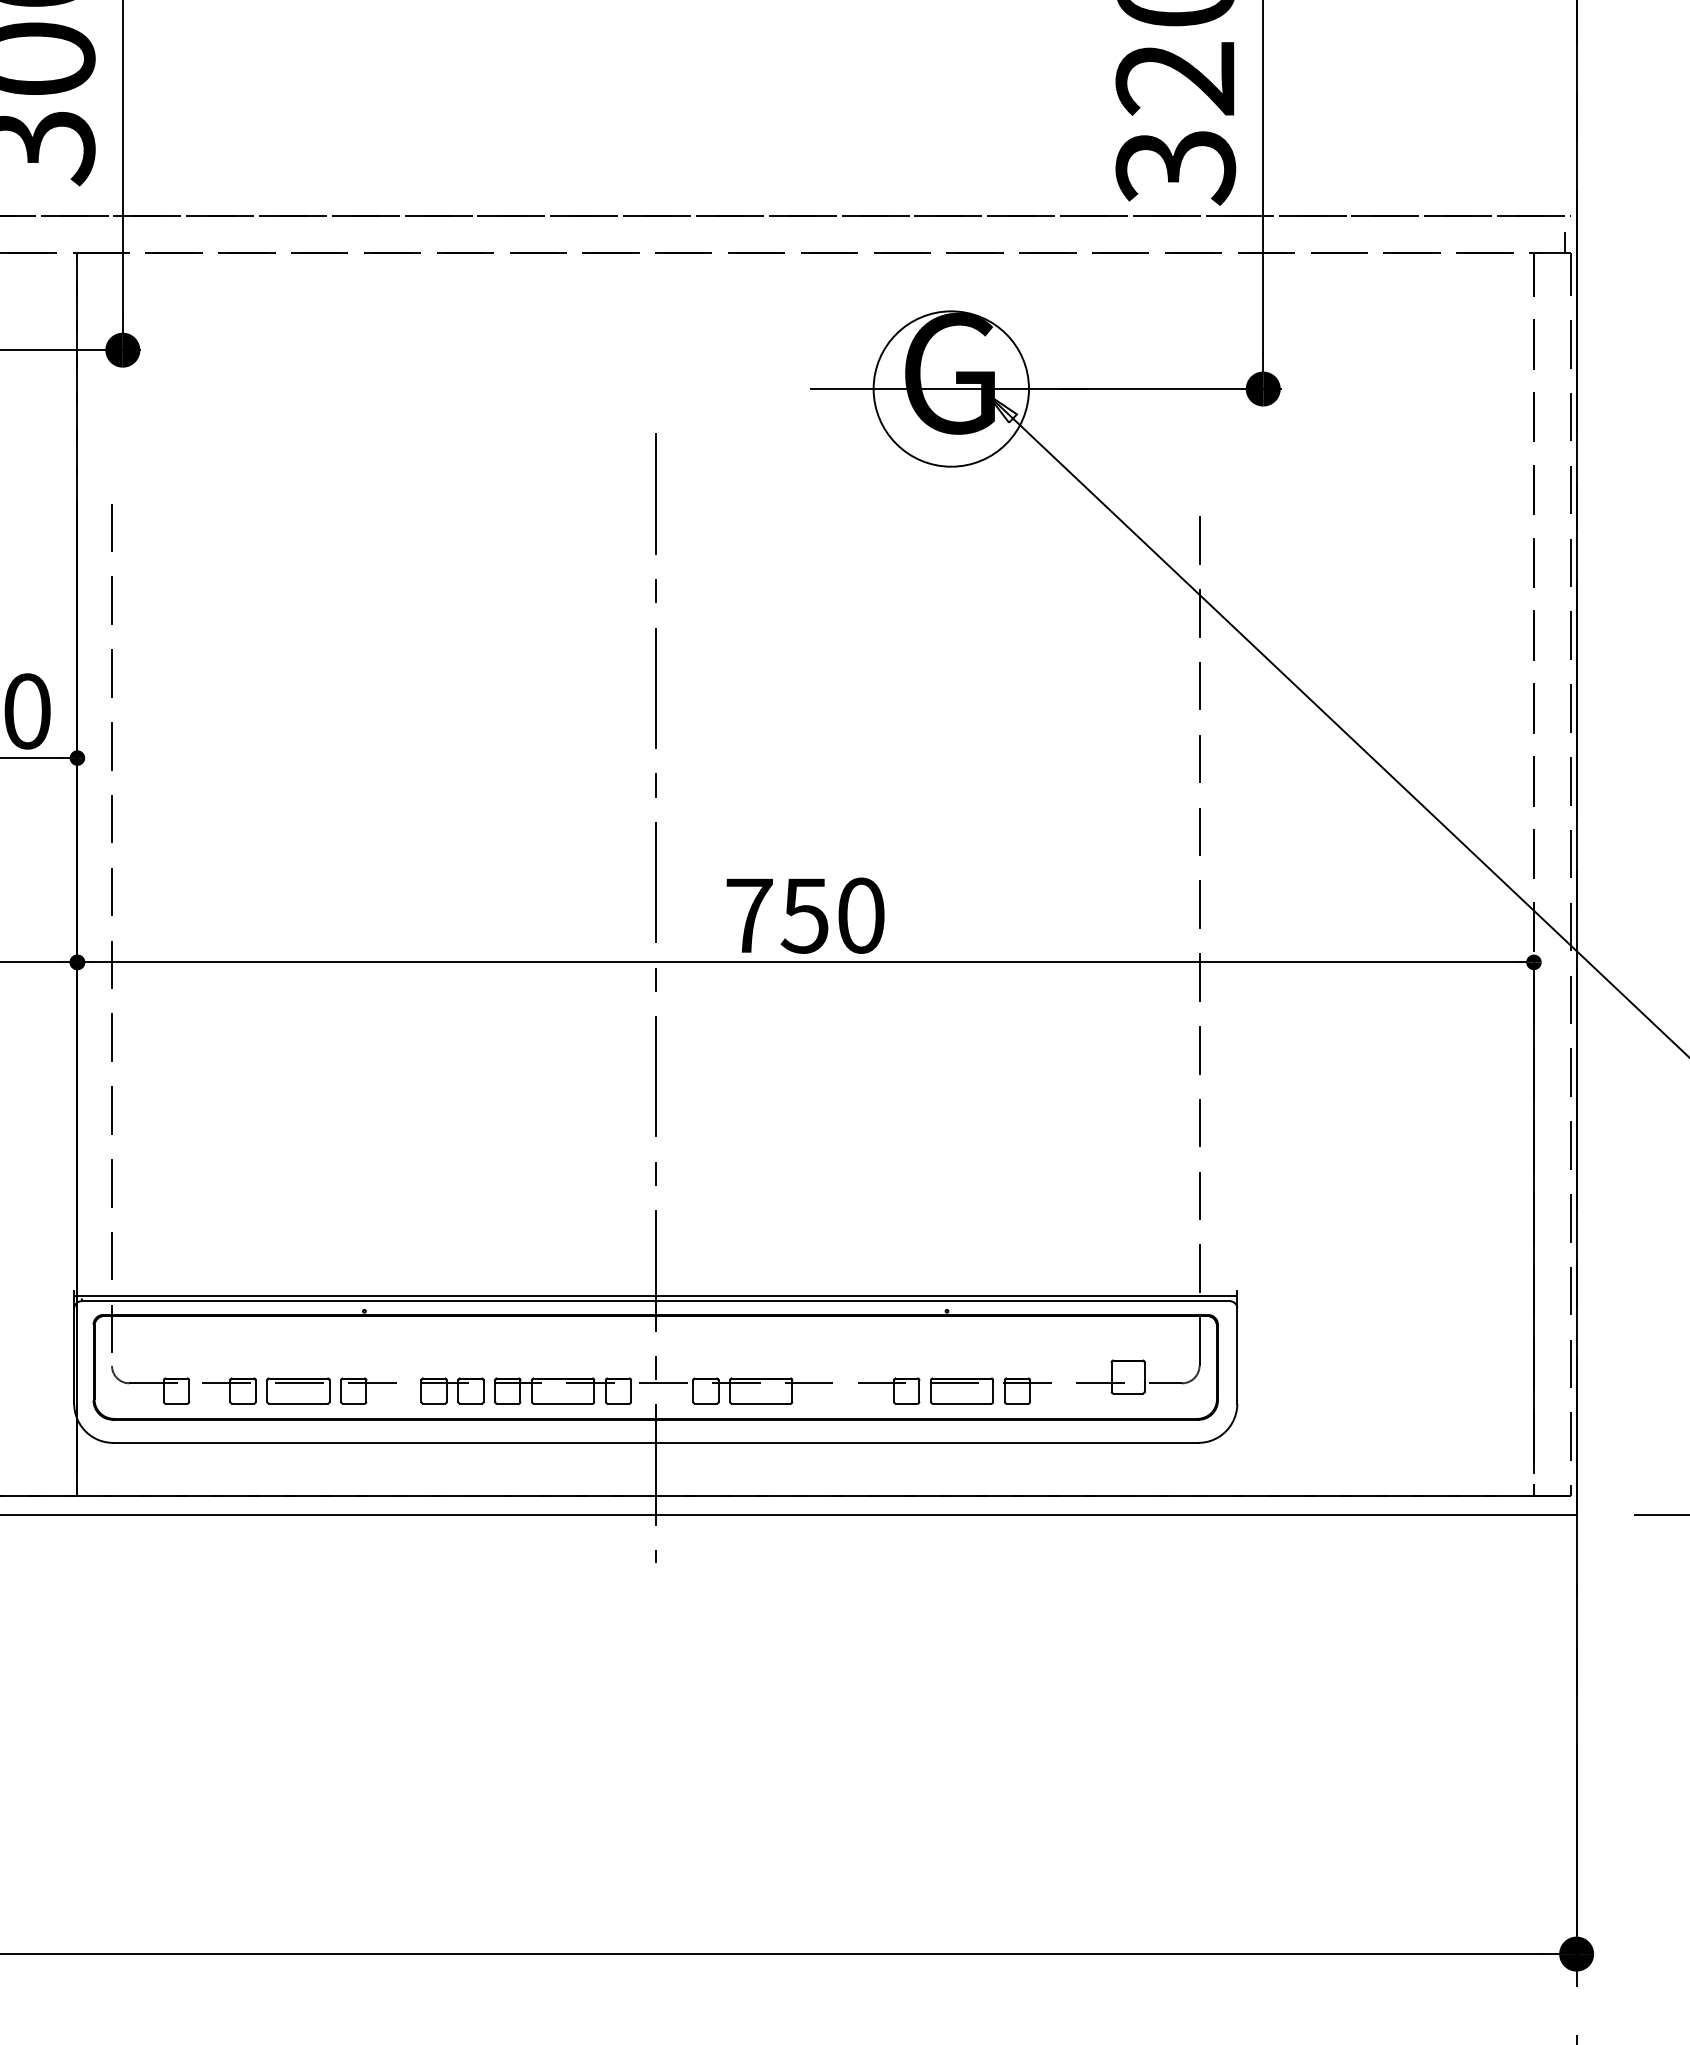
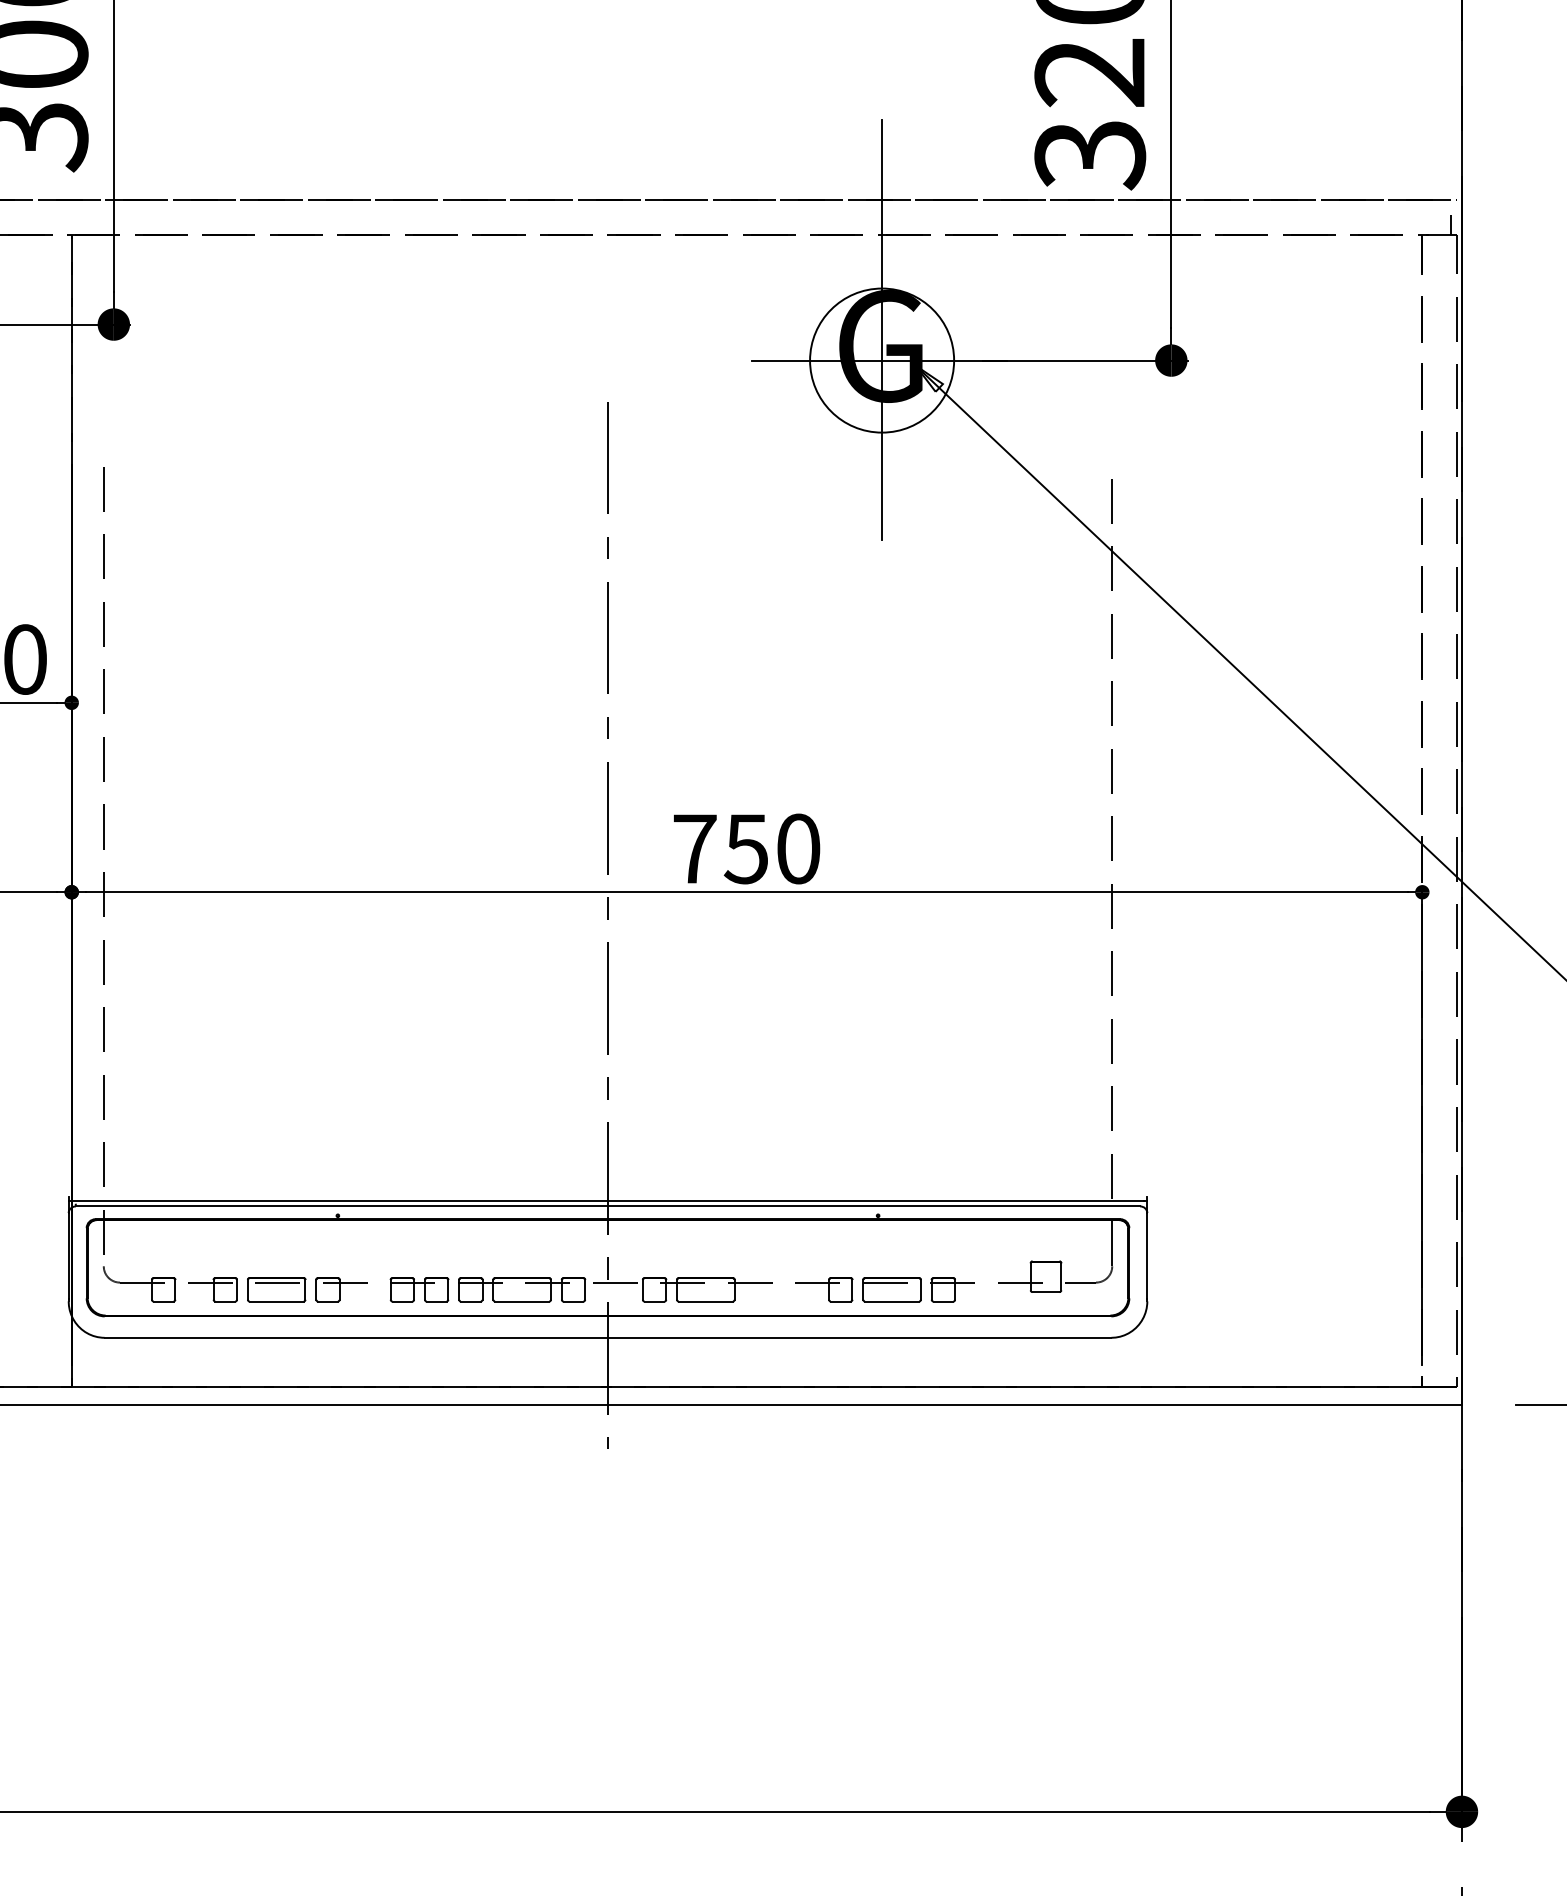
line: (951, 355) -> (882, 329), added

